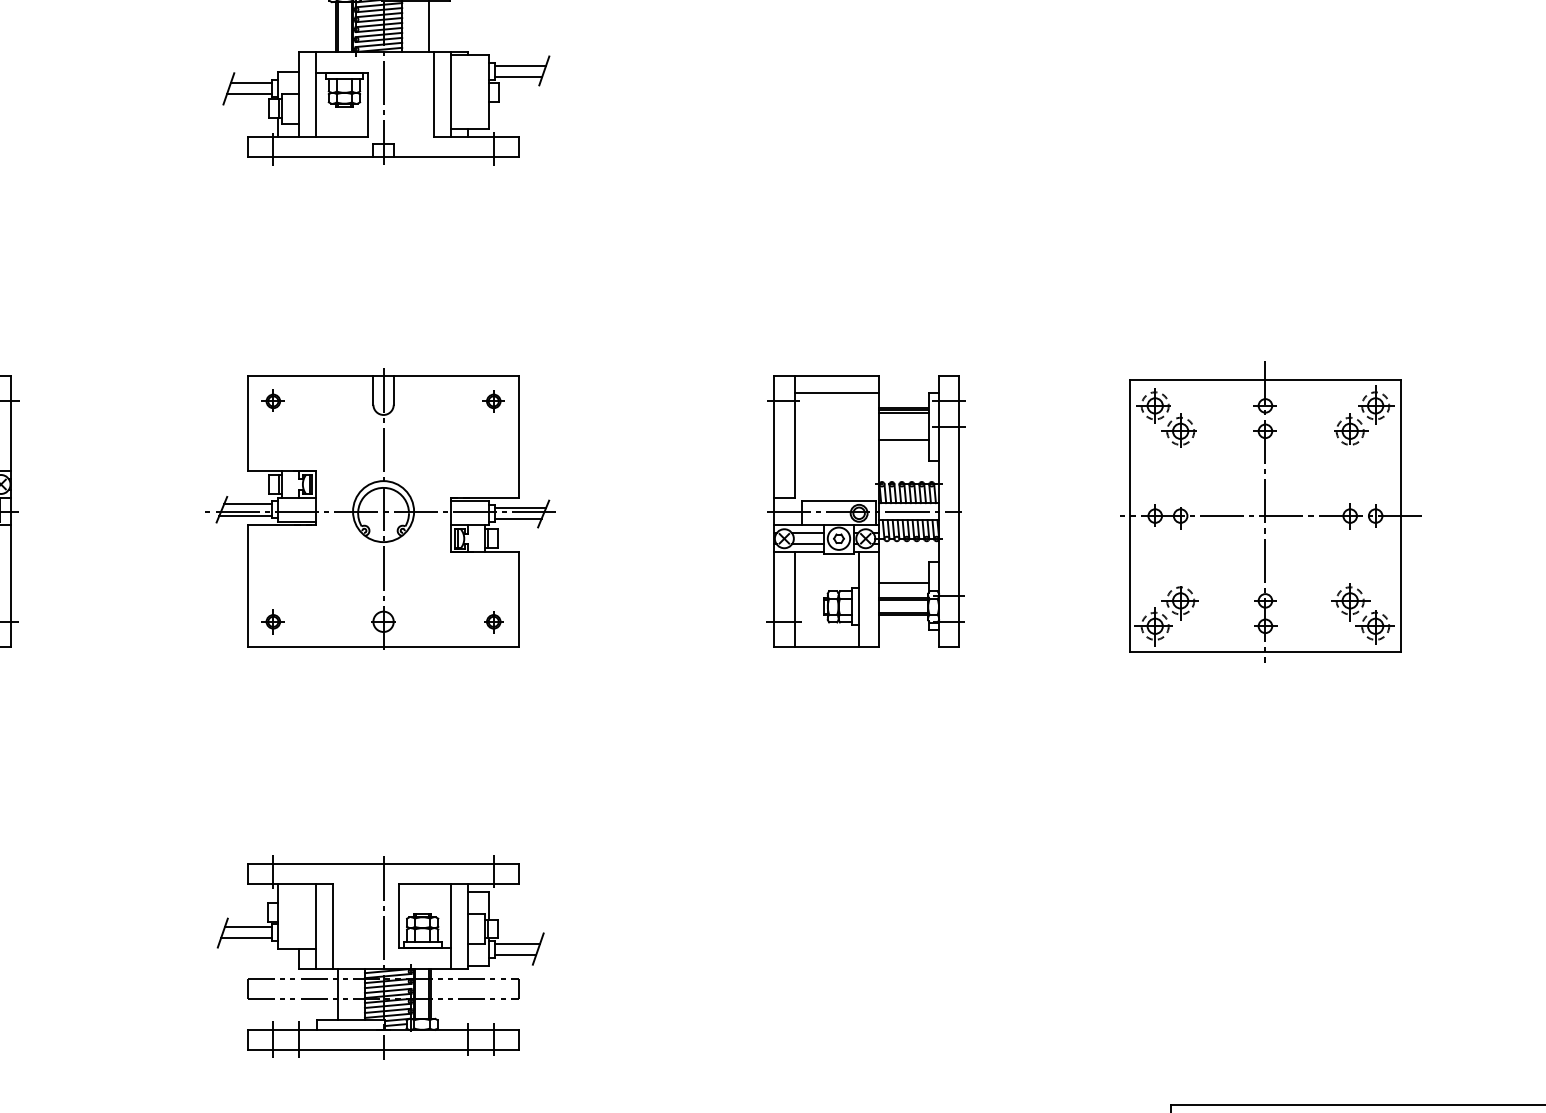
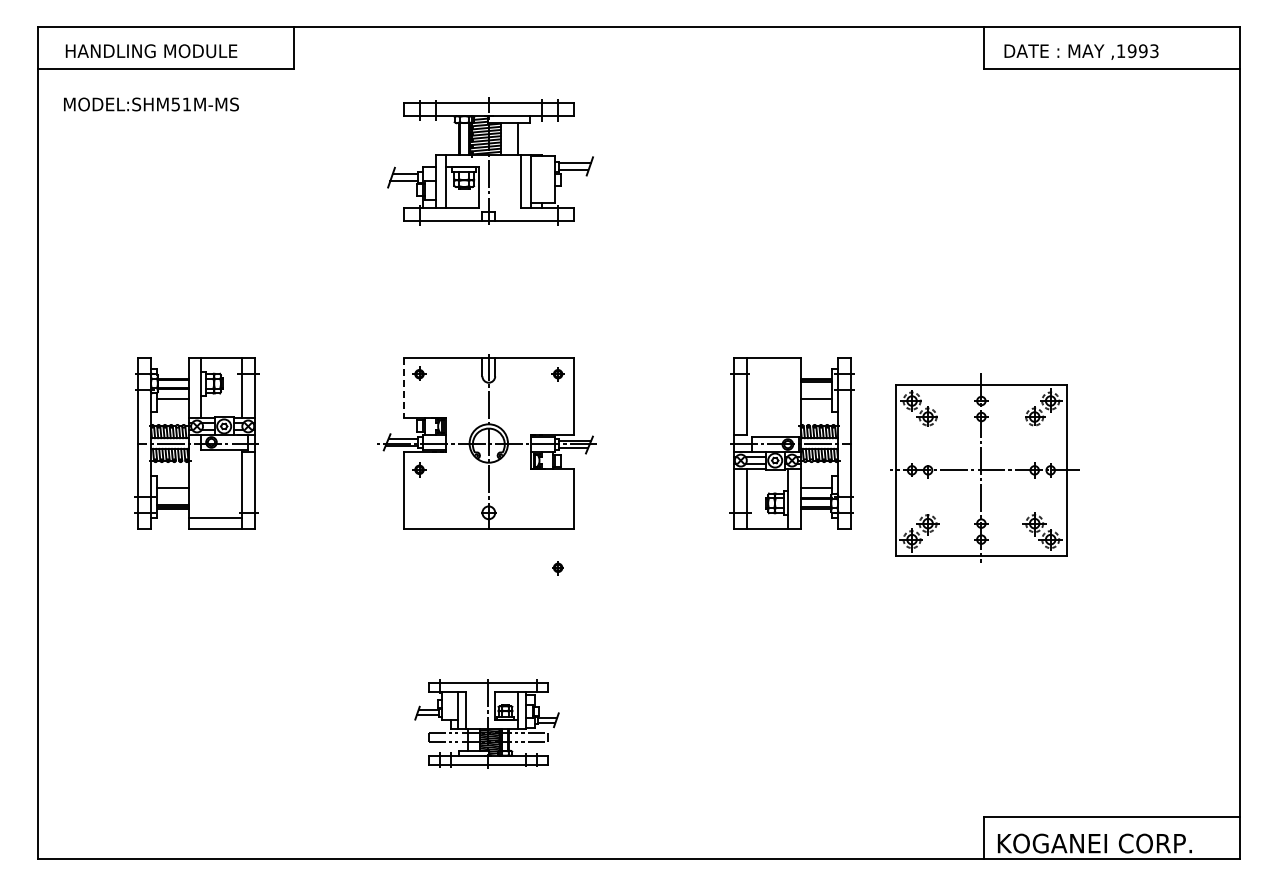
line: (836, 392) -> (773, 368), removed
line: (247, 424) -> (403, 388), solid -> dashed
part: (1270, 511) -> (984, 467), moved
part: (273, 621) -> (419, 469), moved
part: (492, 622) -> (557, 568), moved
part: (379, 956) -> (486, 723), size x0.7

